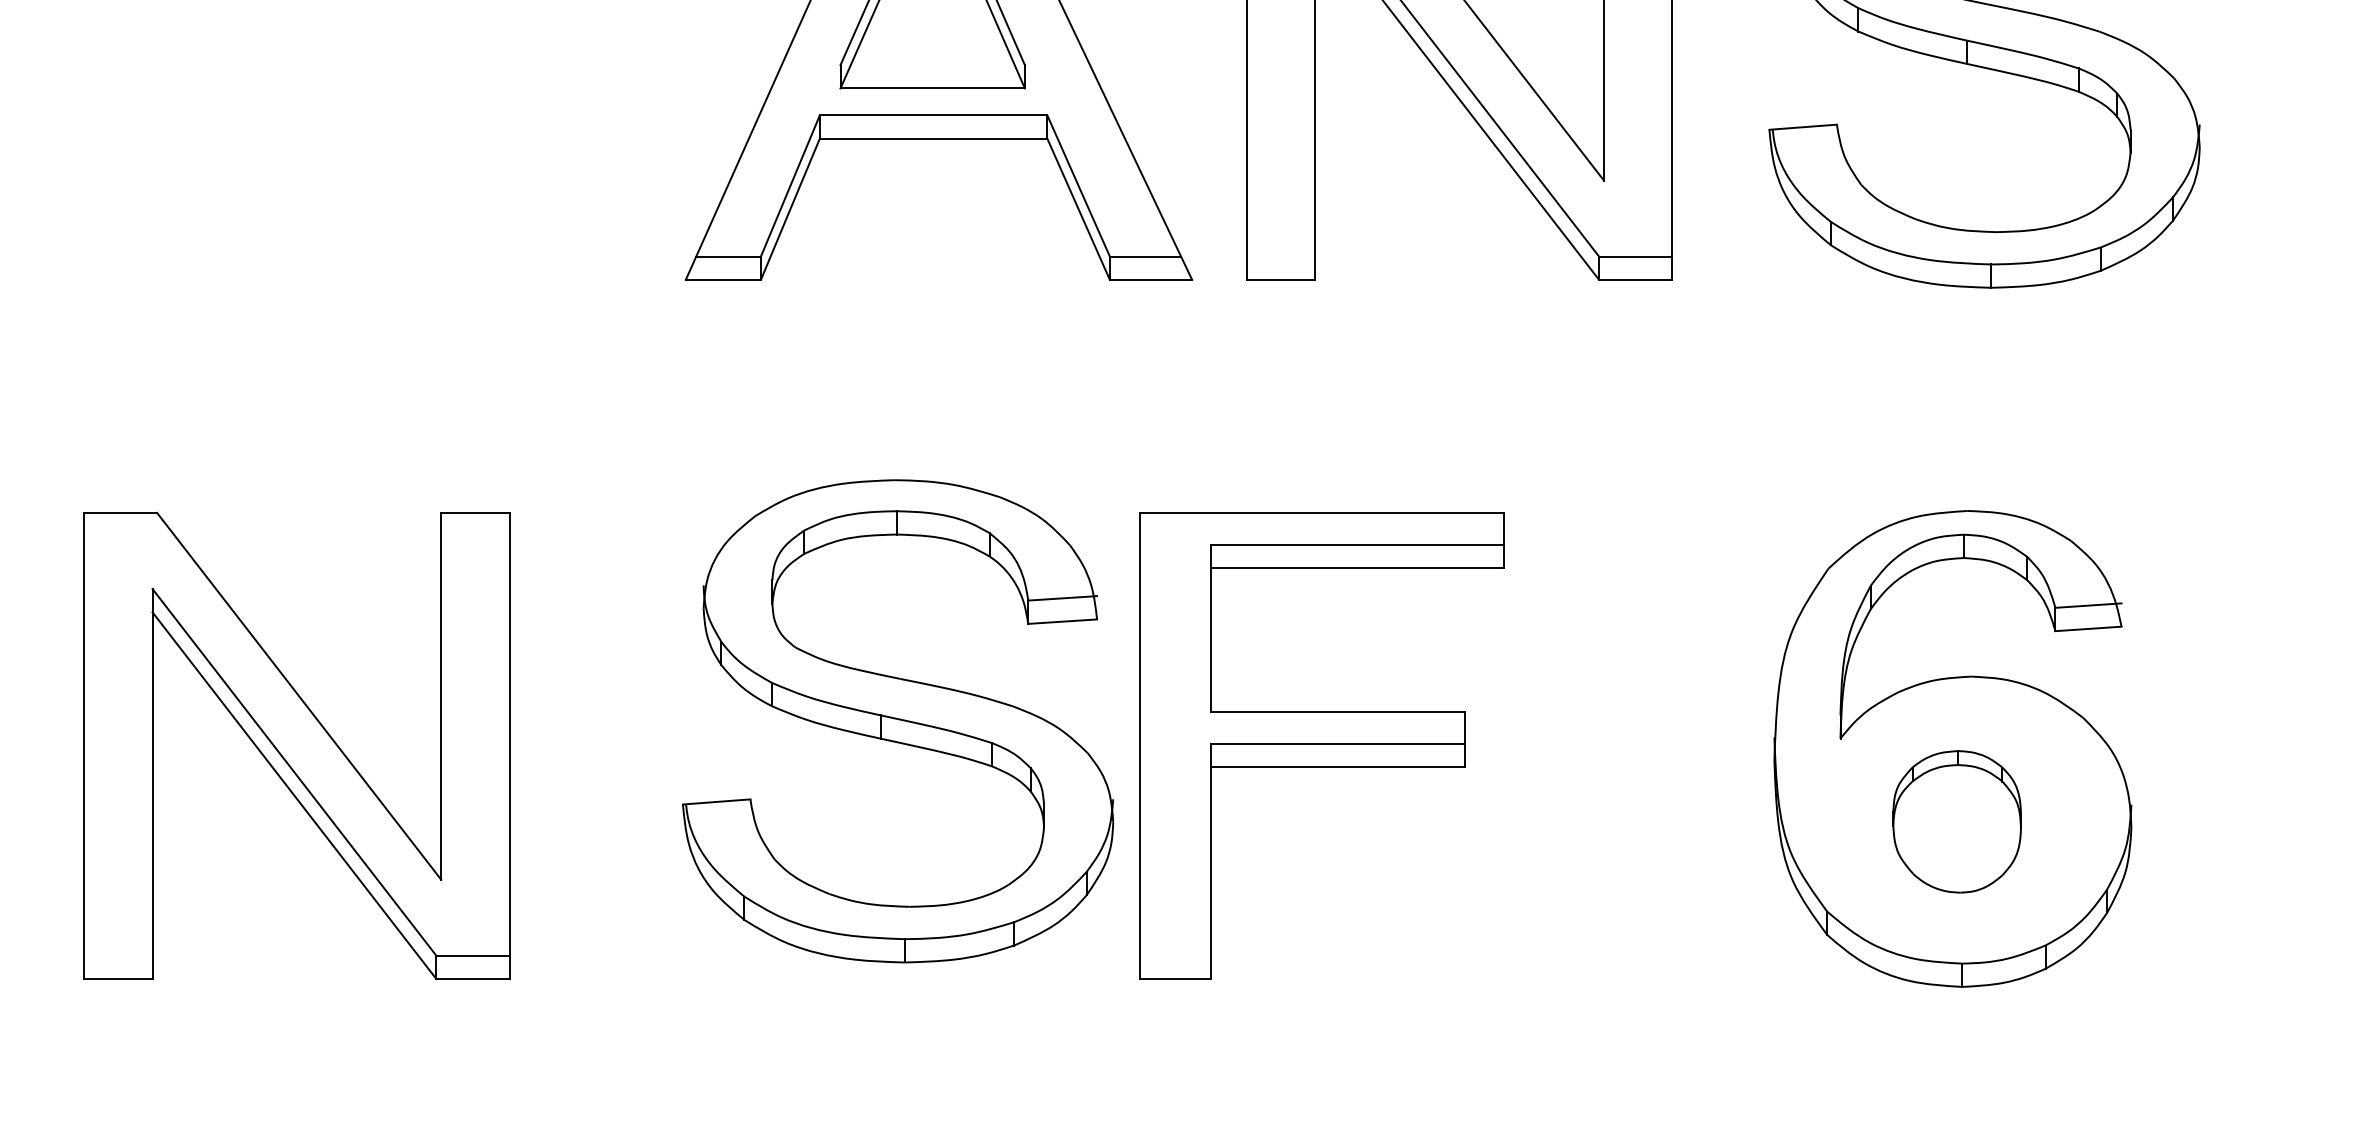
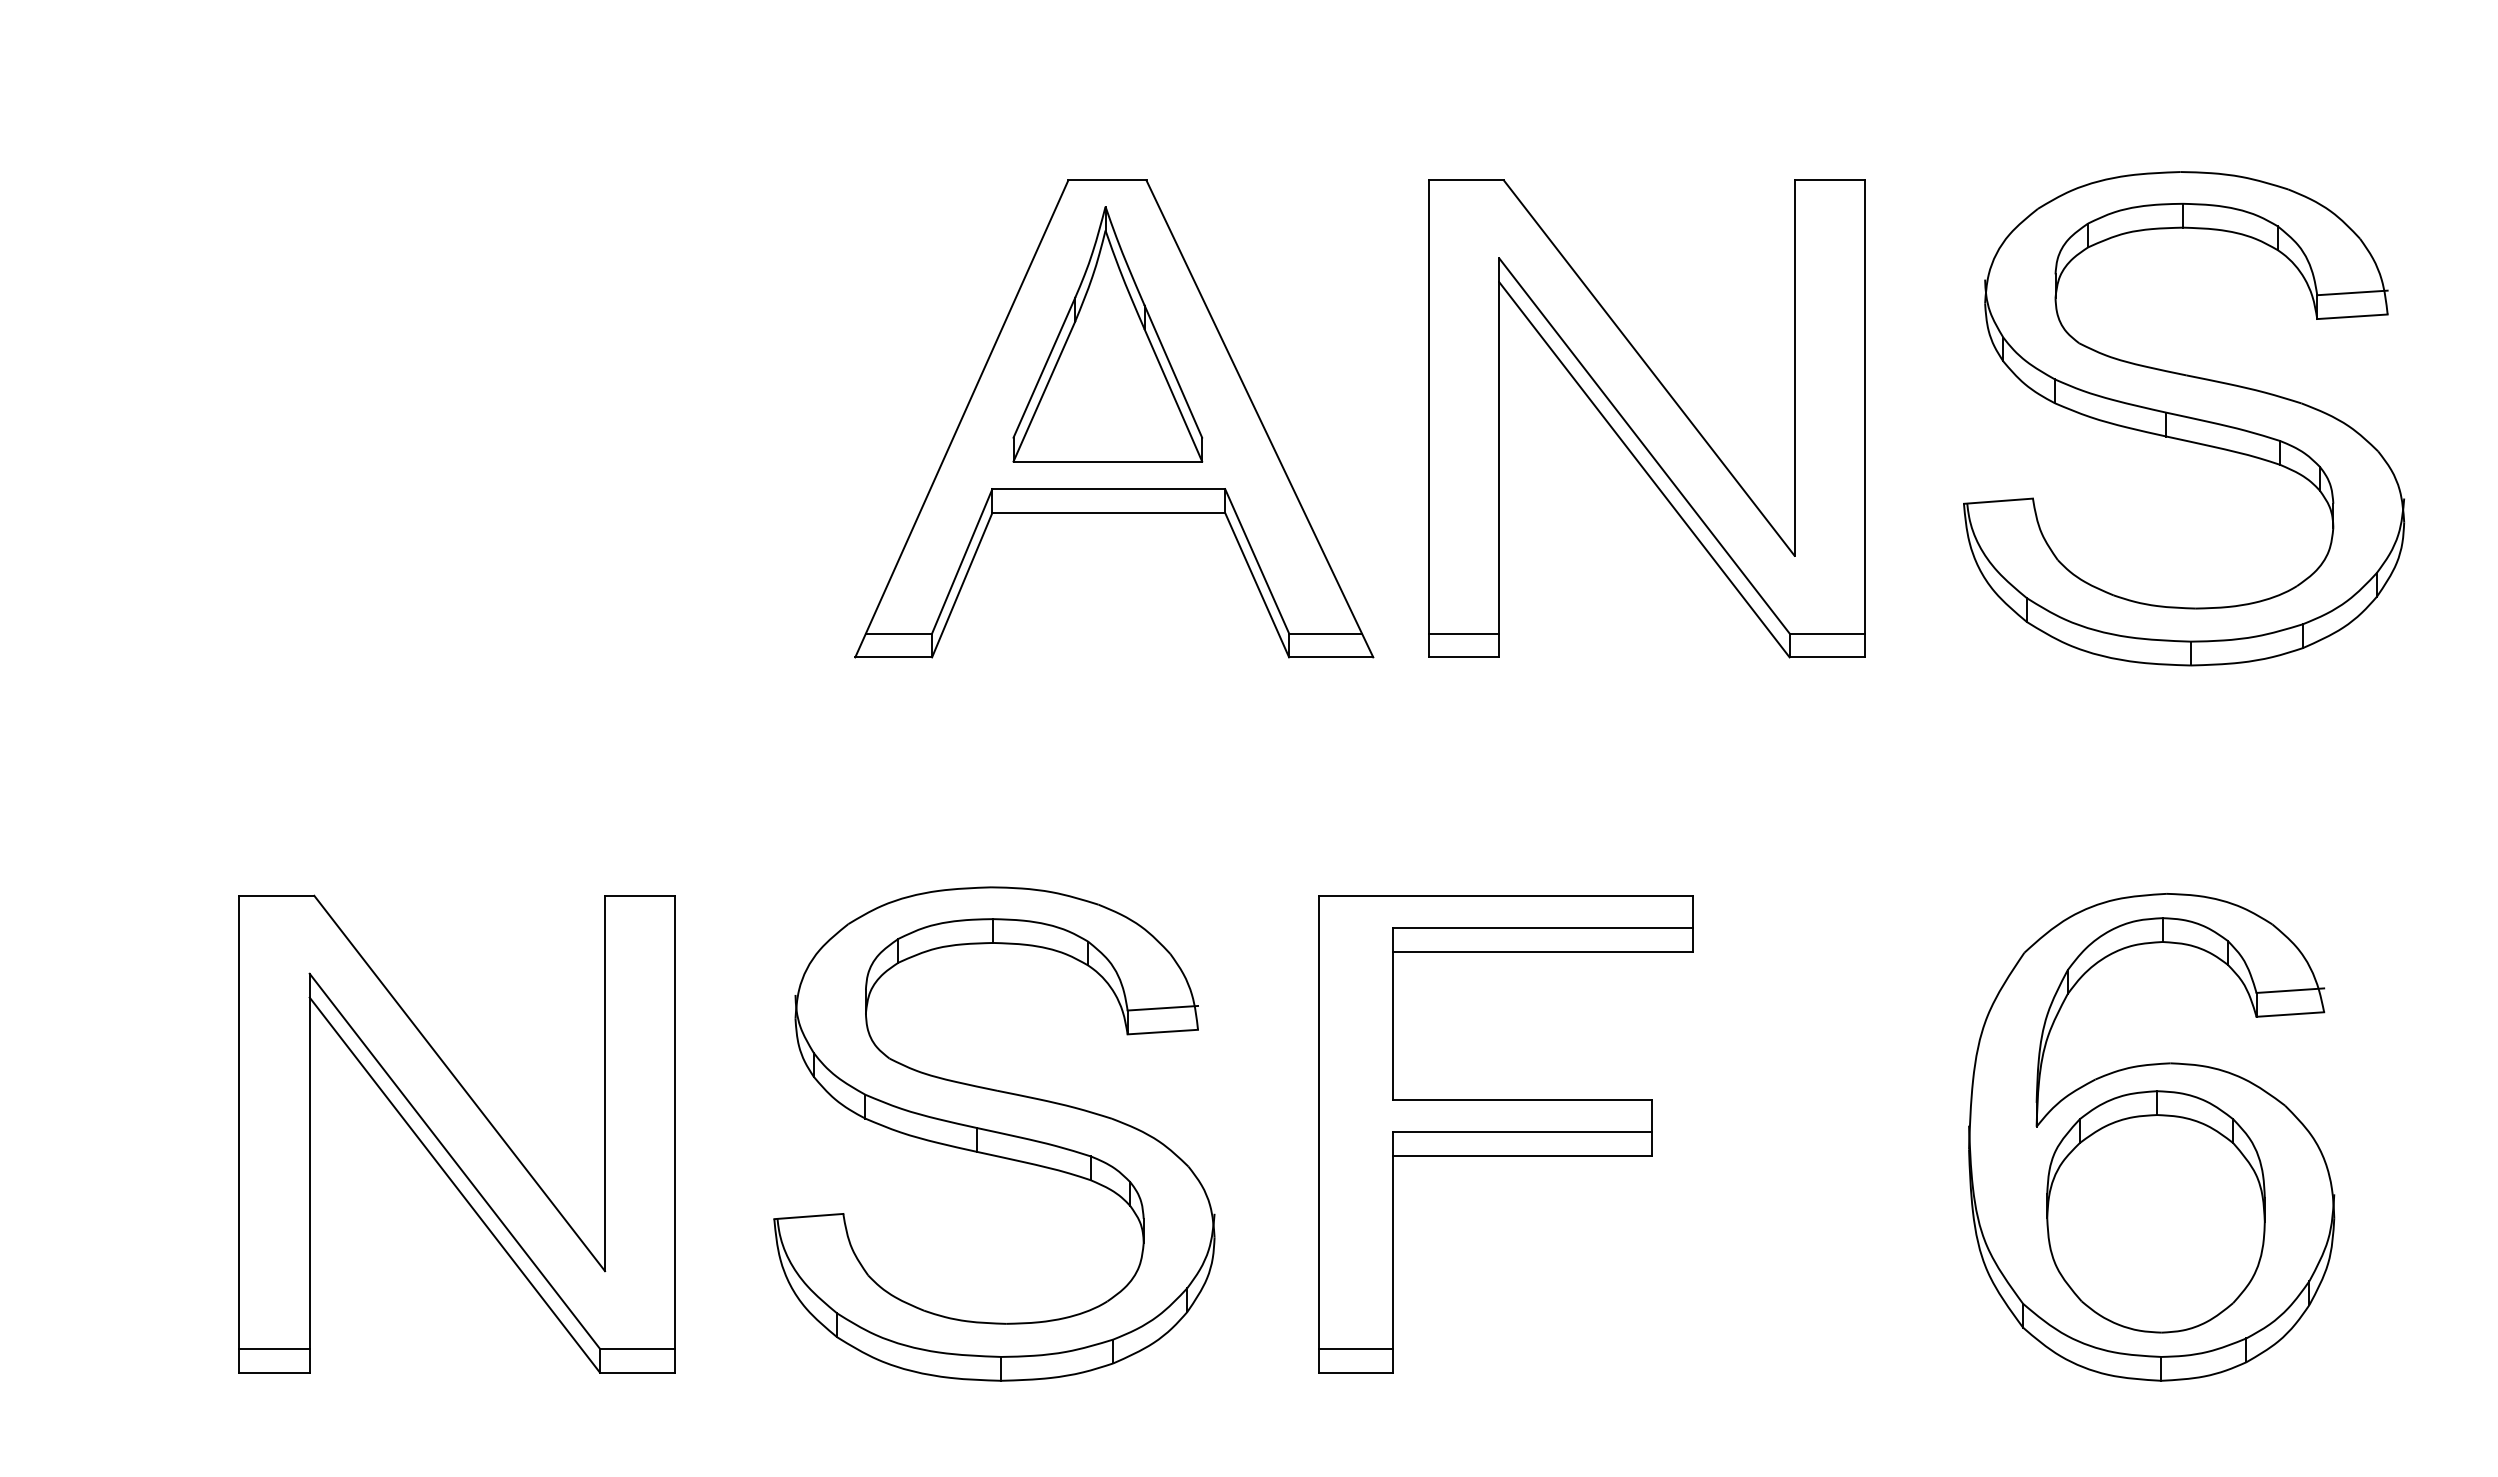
line: (1280, 256) -> (1463, 633), added
part: (898, 720) -> (994, 1133), moved
part: (1956, 821) -> (2155, 1211), size x1.67
line: (118, 955) -> (274, 1348), added
line: (1174, 955) -> (1355, 1348), added

